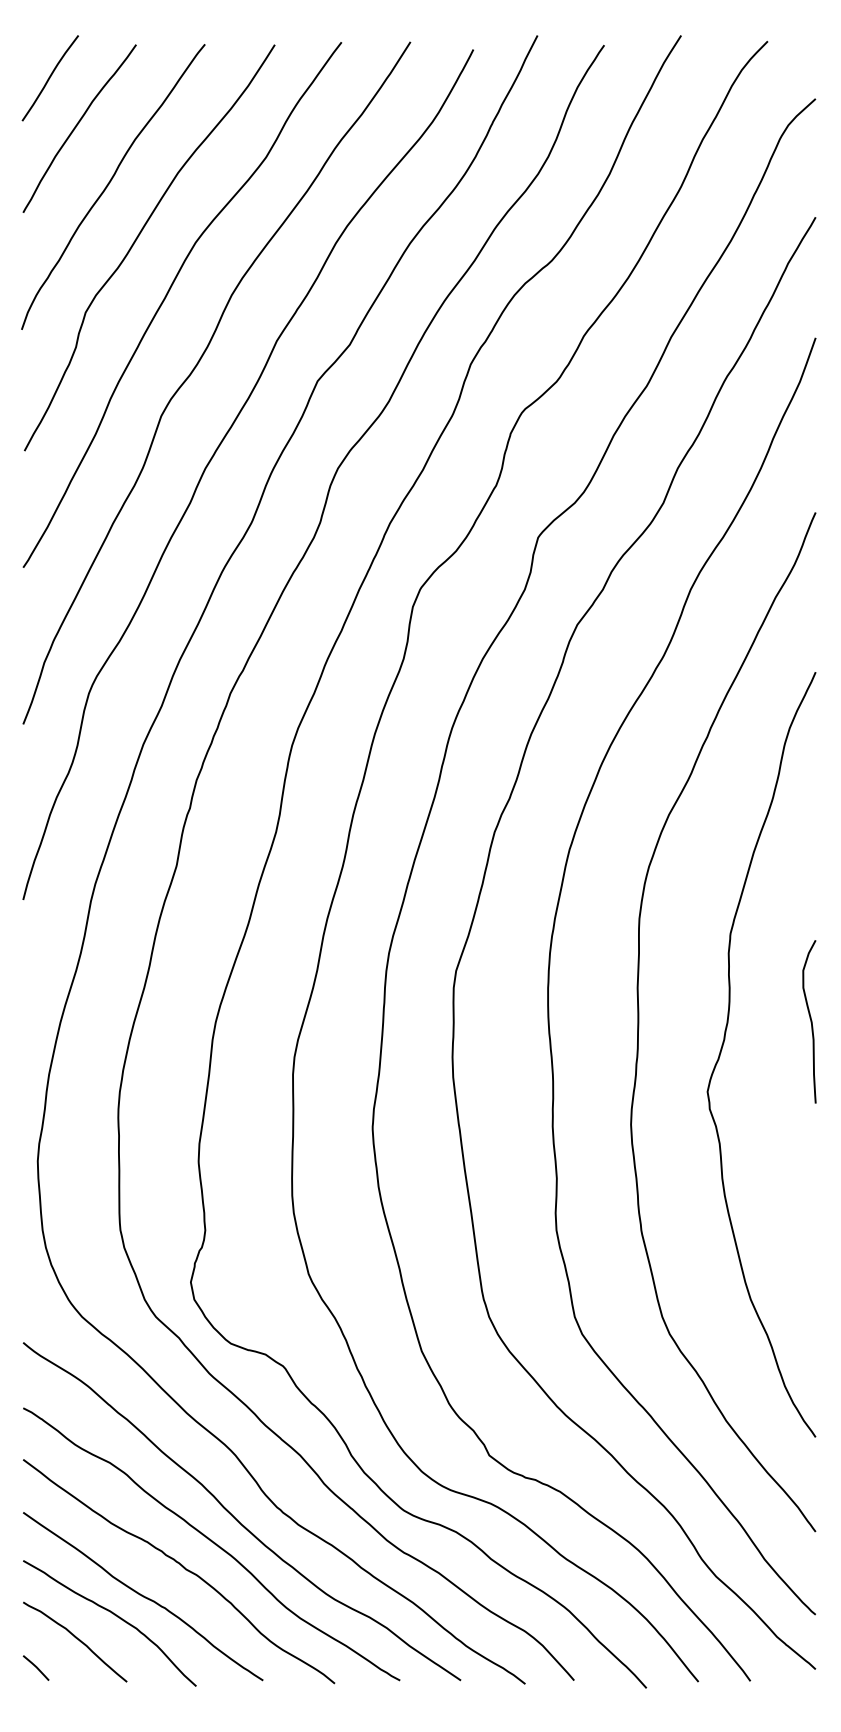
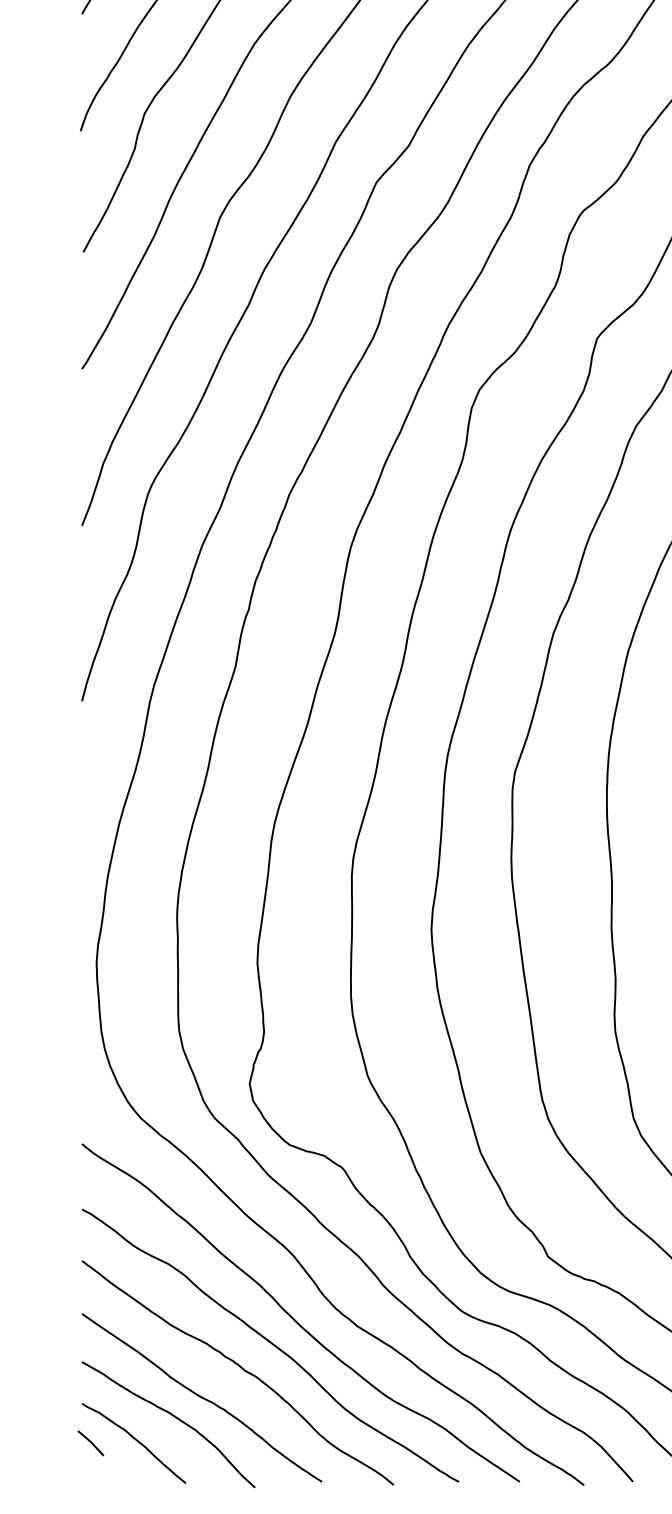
line: (35, 1667) -> (90, 1442), moved

